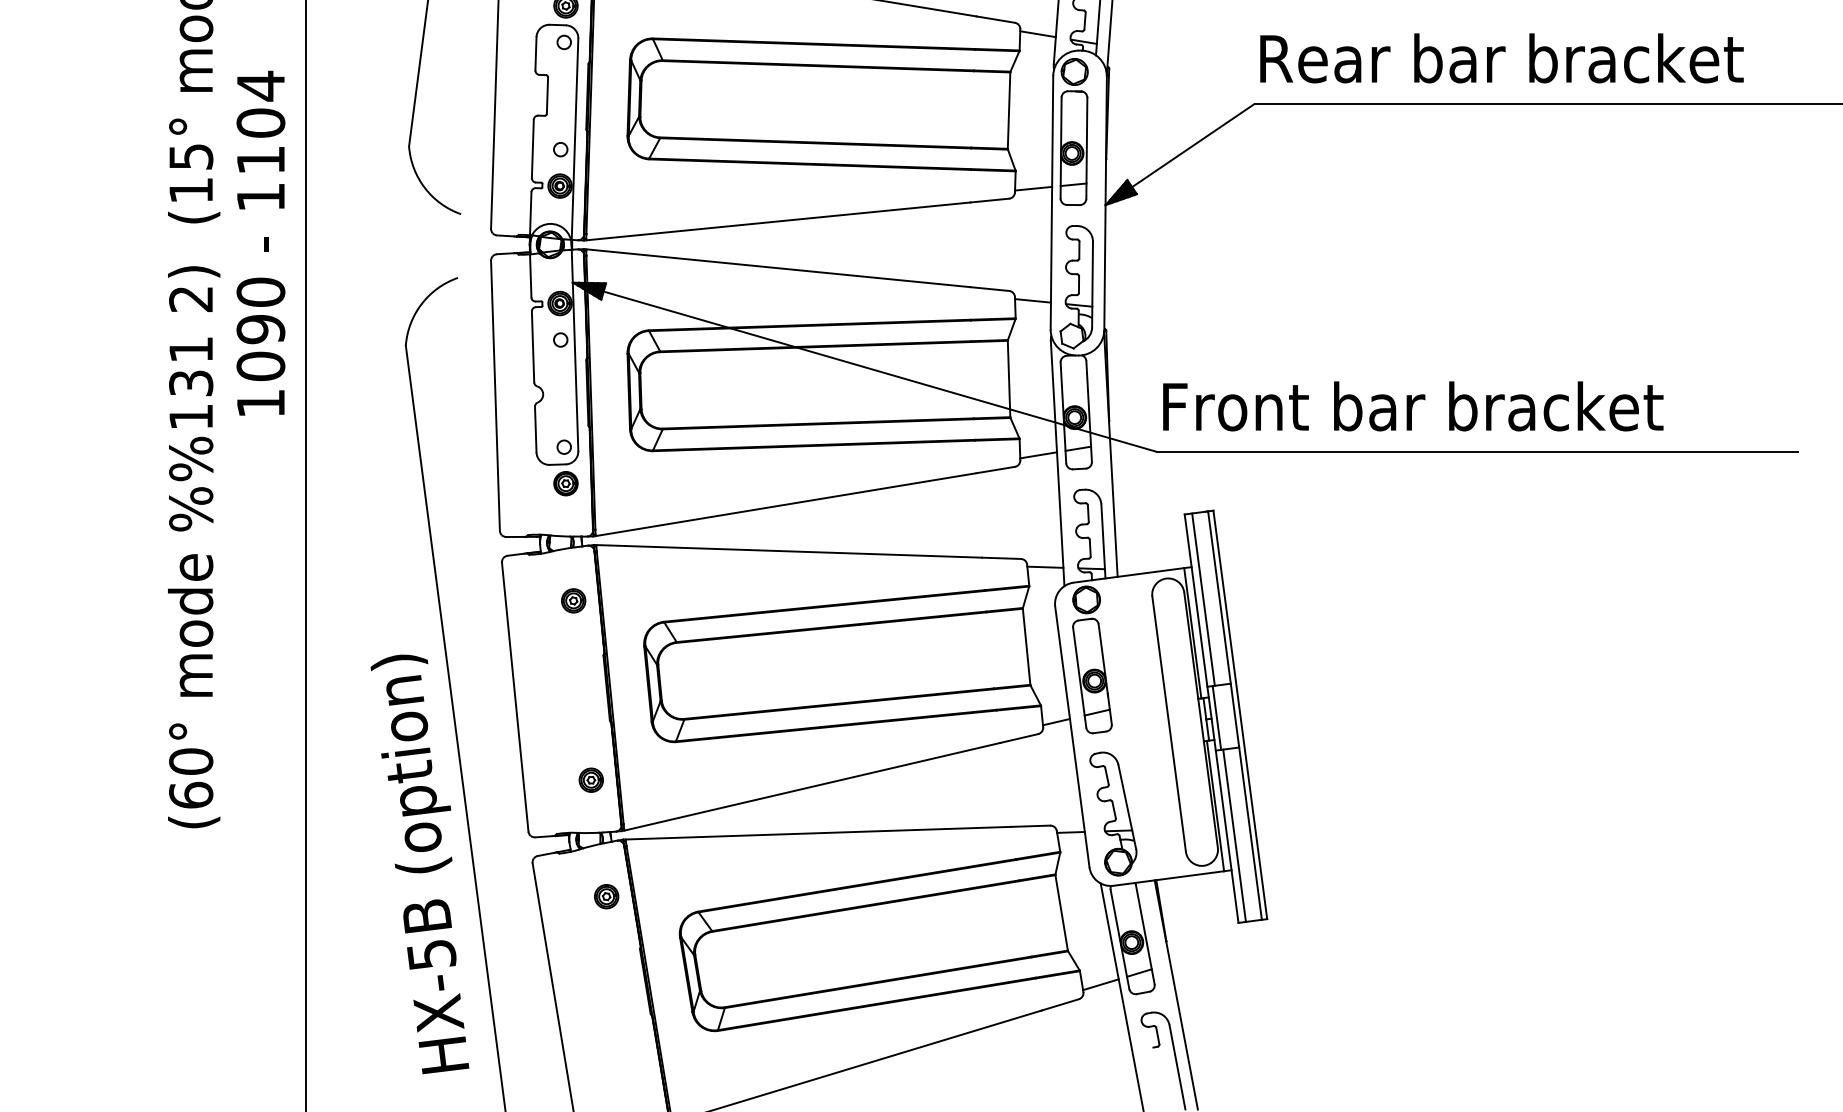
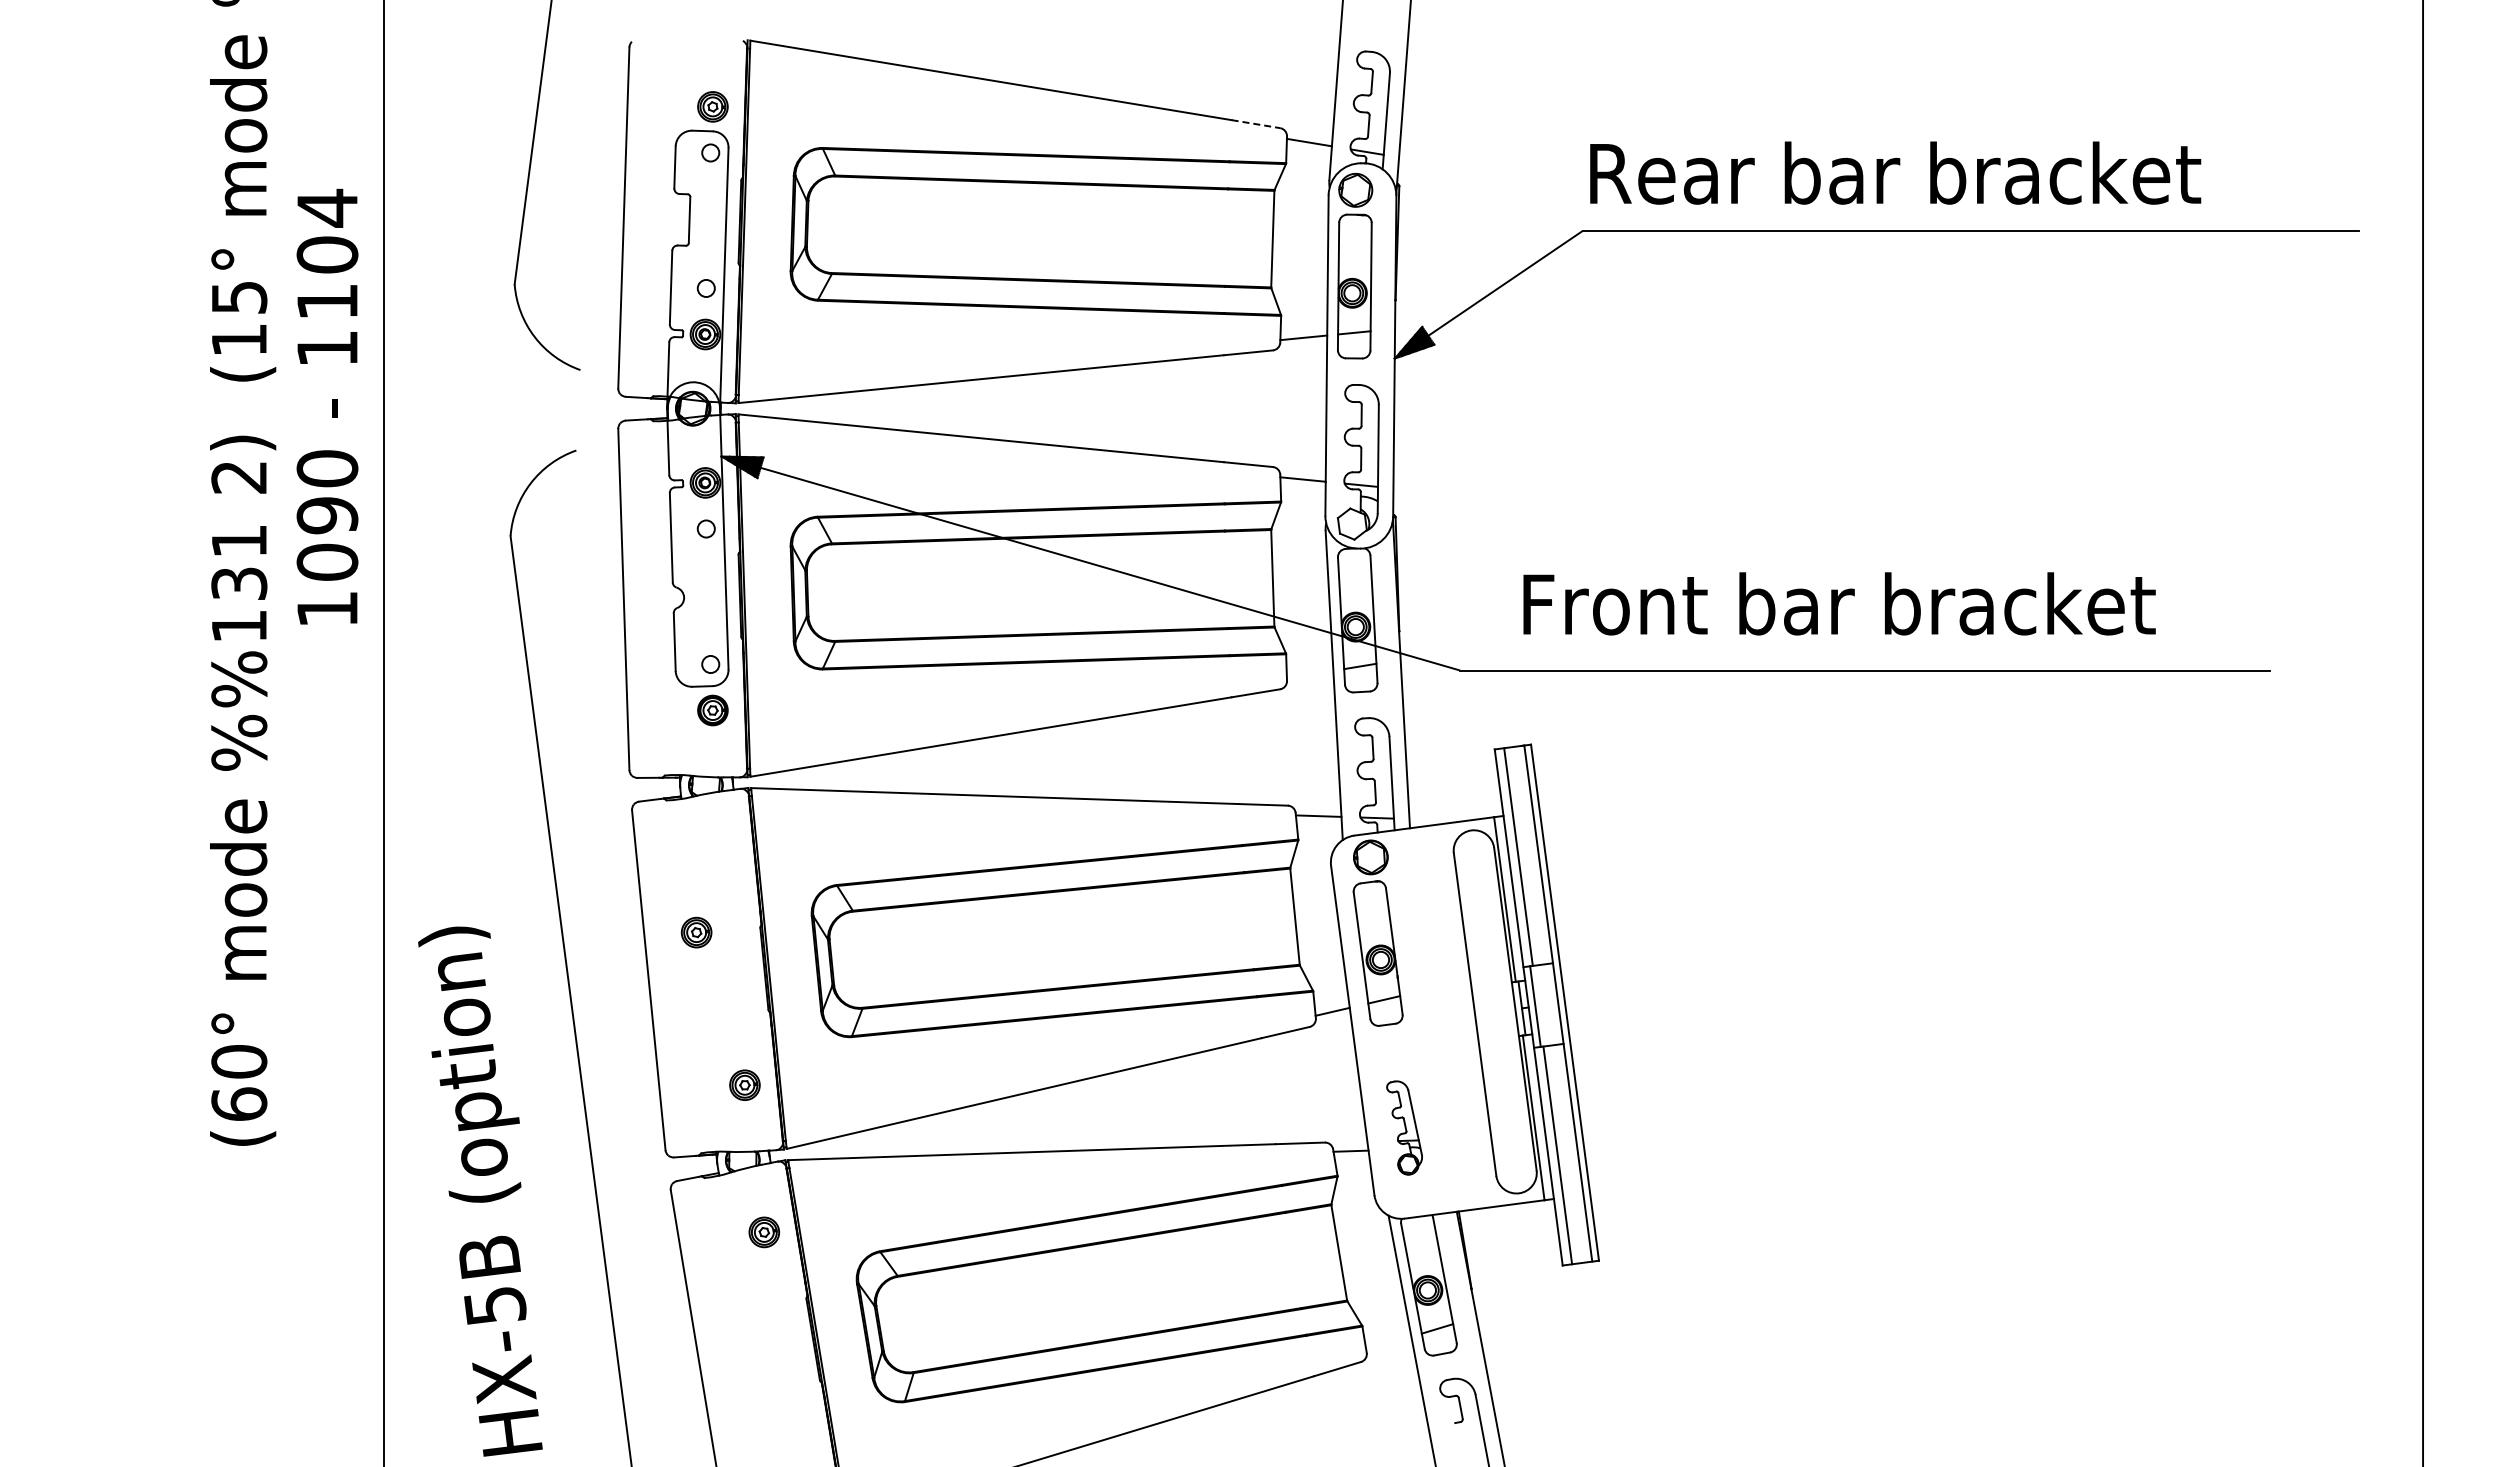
line: (995, 19) -> (1255, 124), solid -> dashed
text: (1413, 406) -> (1839, 603), moved
line: (1038, 455) -> (1309, 674), removed
part: (573, 600) -> (696, 932), moved
part: (1113, 813) -> (1404, 1127), size x0.6
text: (420, 864) -> (480, 1191), moved
line: (1100, 984) -> (1388, 1343), removed

